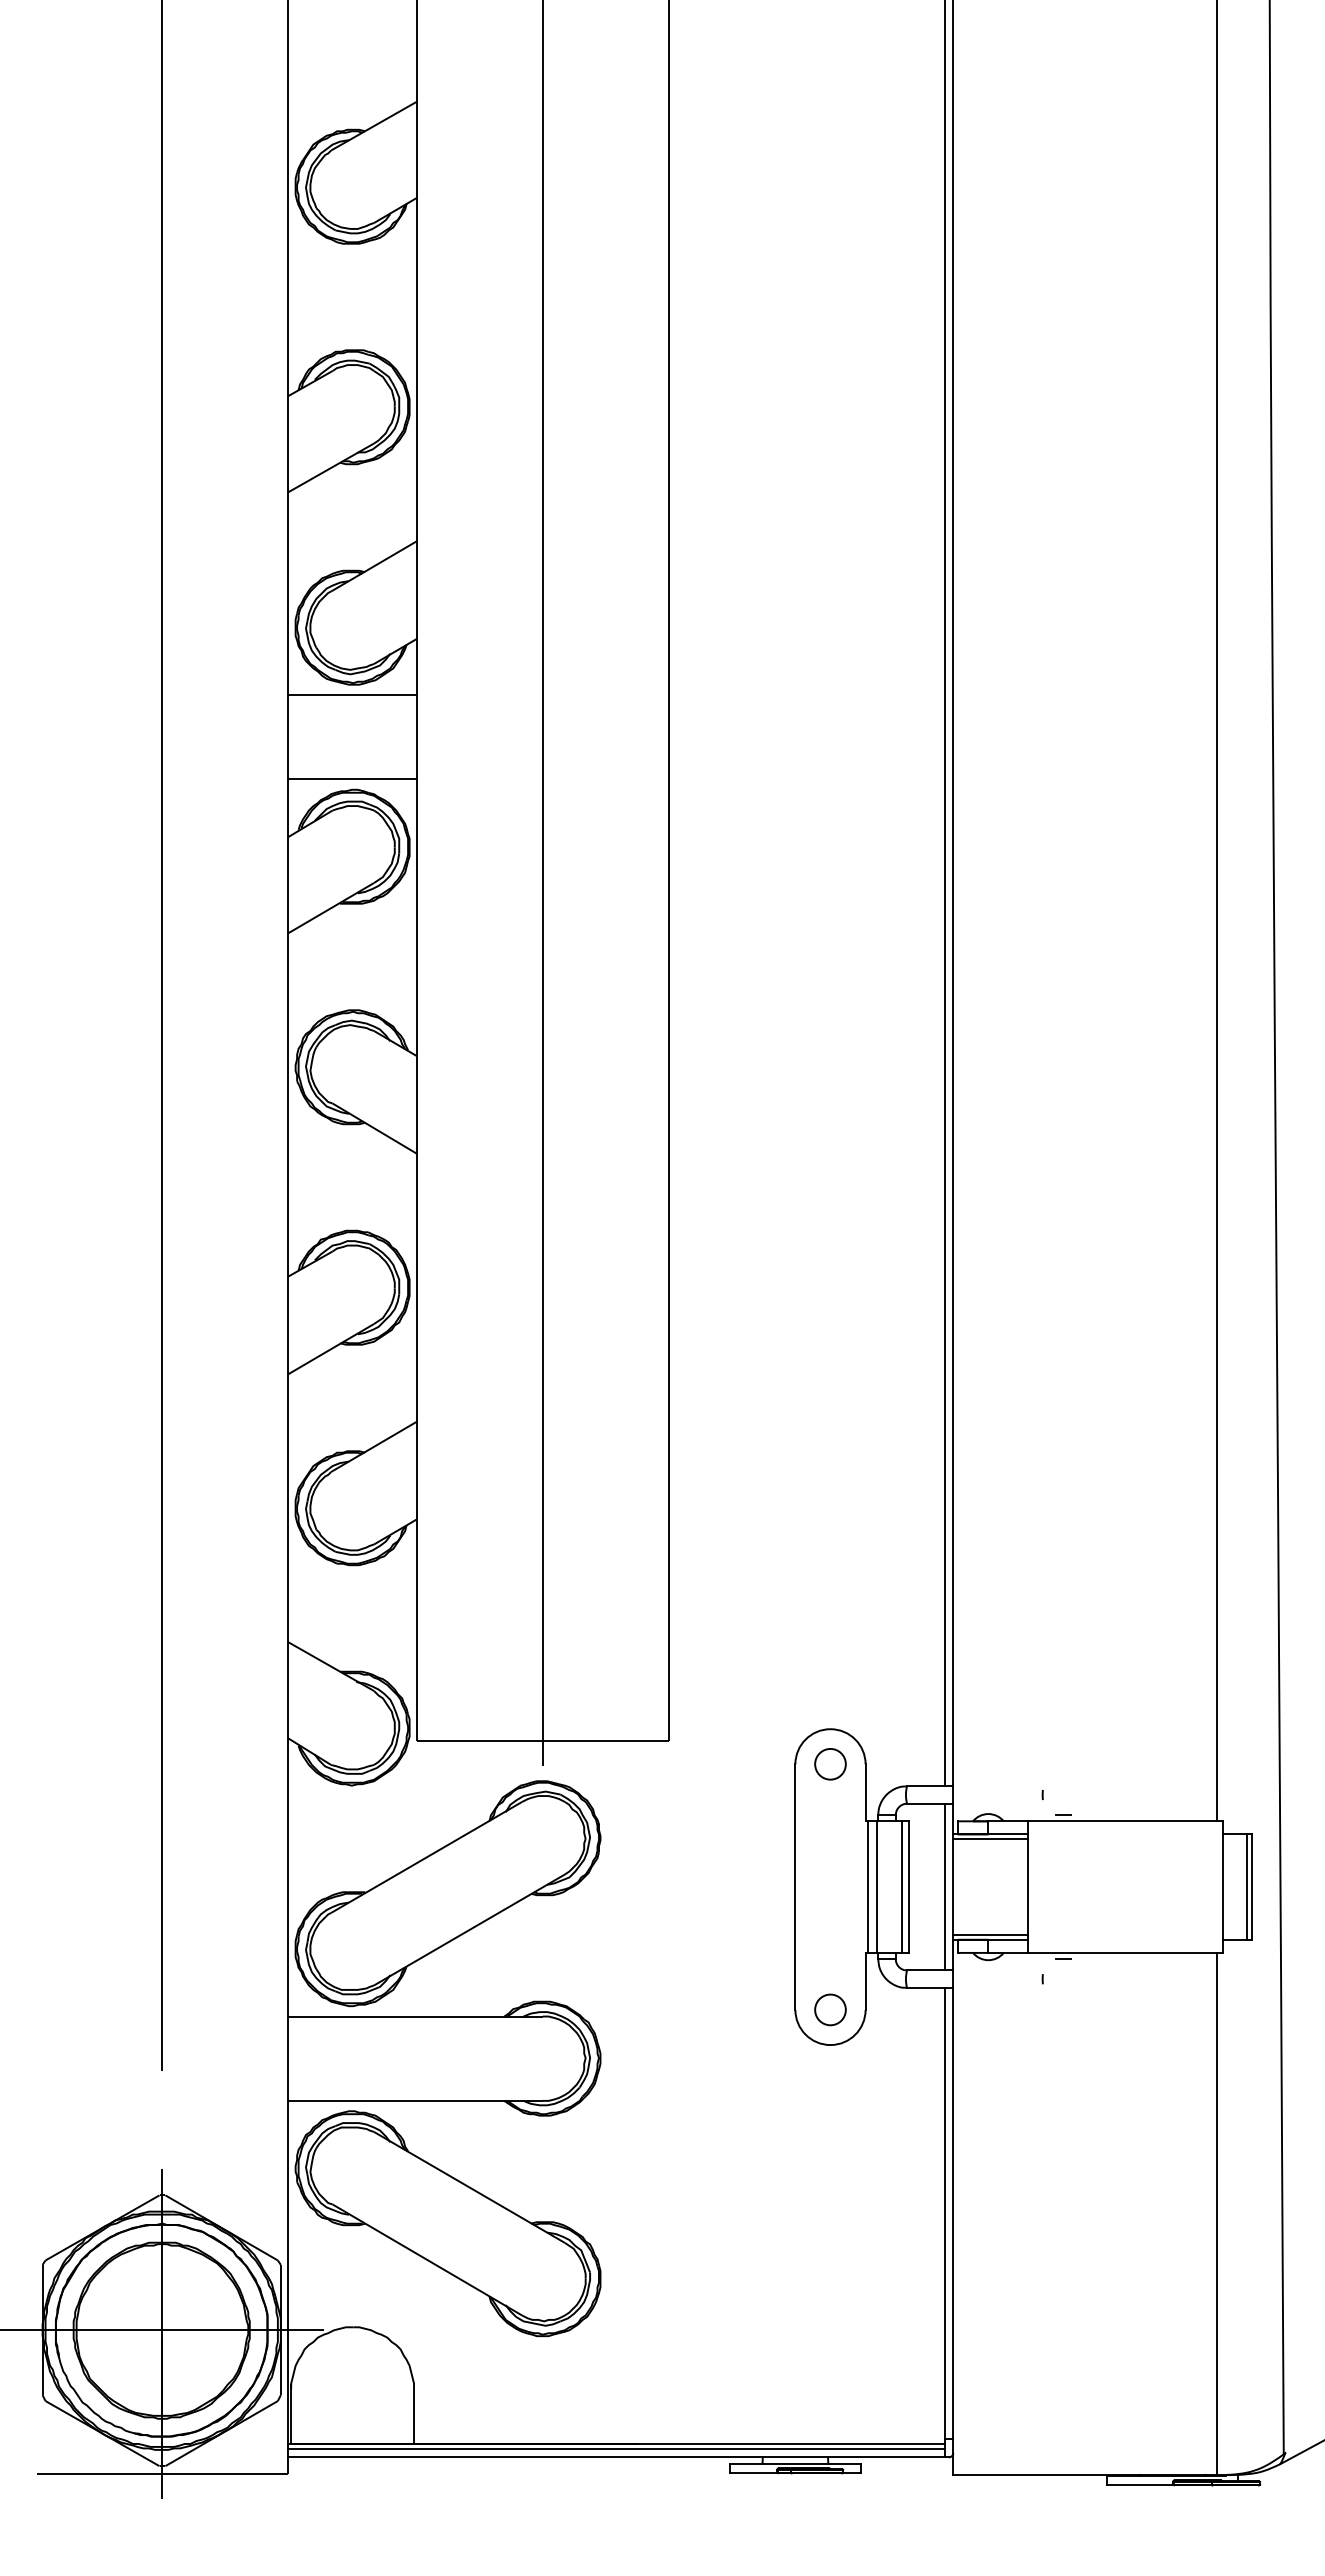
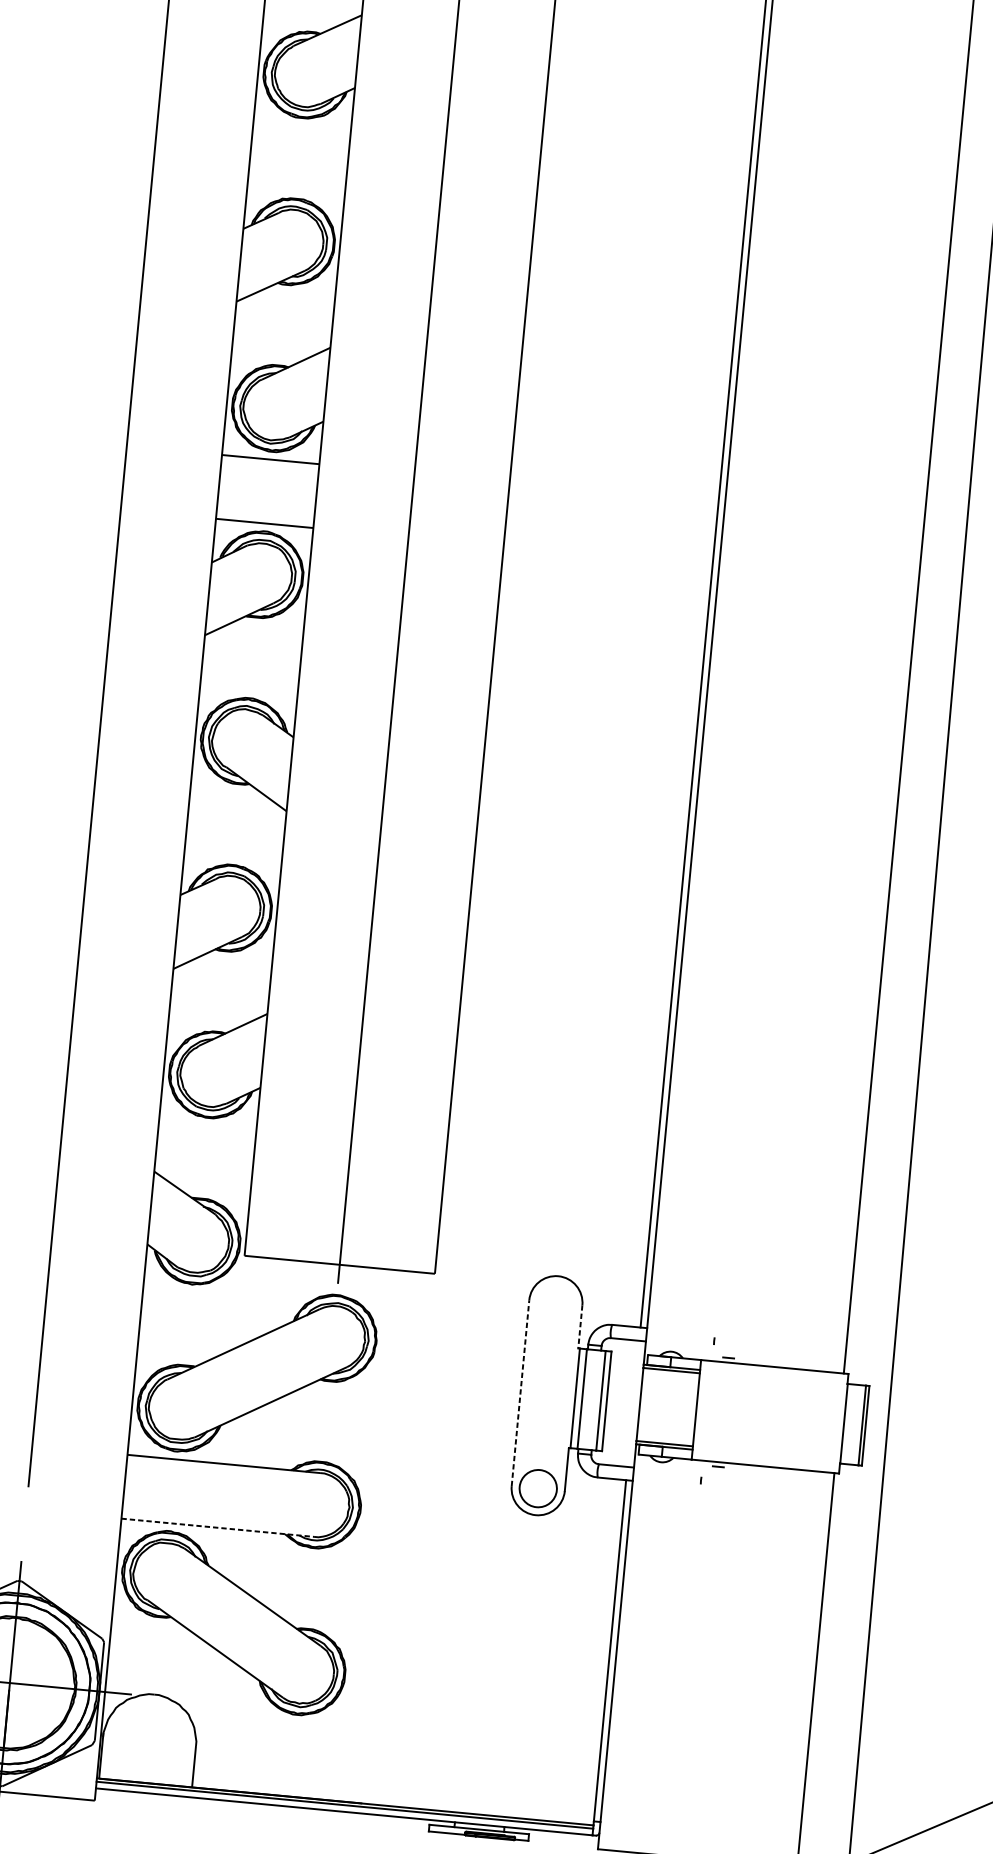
circle: (830, 1764) -> (555, 1302), removed
line: (865, 1792) -> (580, 1326), solid -> dashed
line: (944, 1886) -> (633, 1403), removed
line: (795, 1887) -> (520, 1393), solid -> dashed
circle: (830, 2009) -> (538, 1488), size x1.6
line: (416, 2100) -> (218, 1527), solid -> dashed

